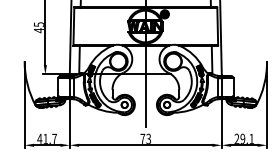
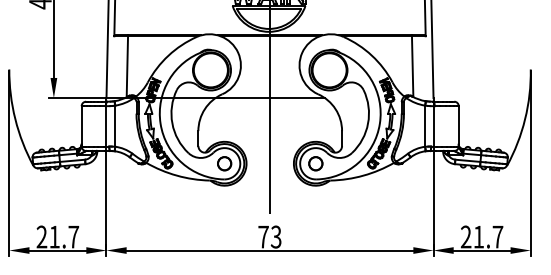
text: (39, 138) -> (41, 235), 41.7 -> 21.7
text: (247, 138) -> (488, 235), 29.1 -> 21.7

